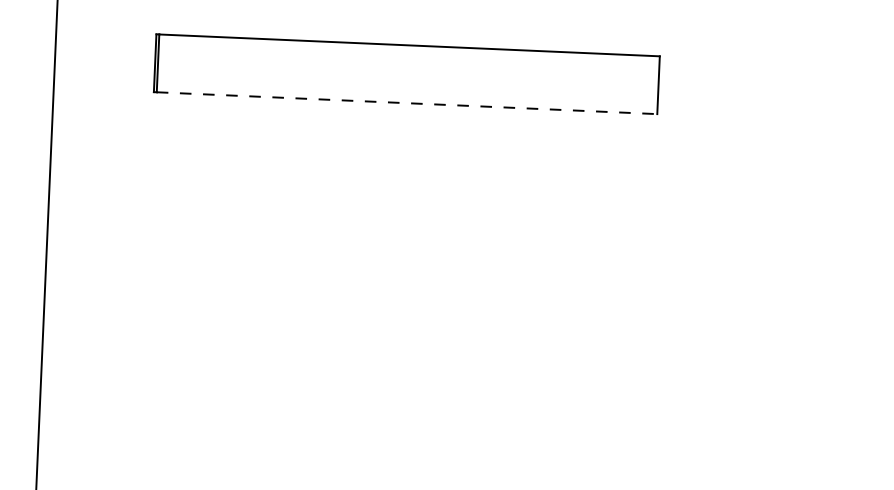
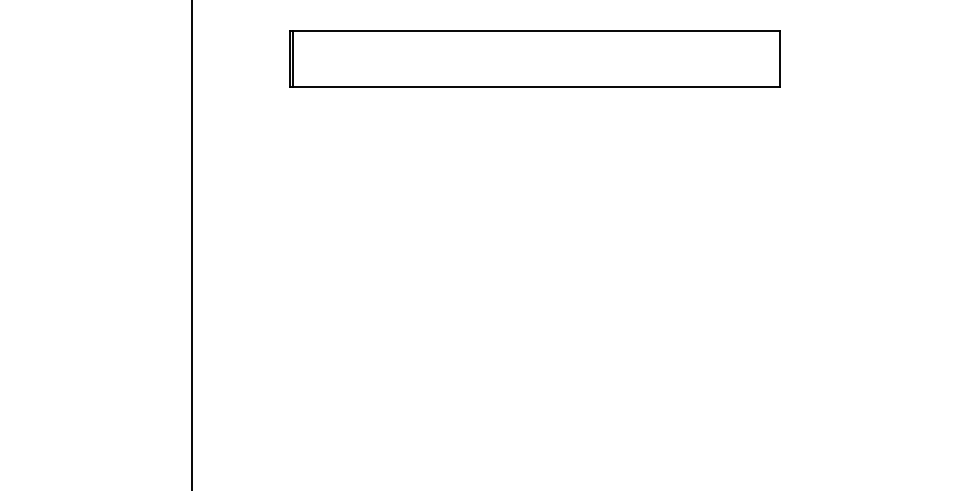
line: (407, 102) -> (536, 86), dashed -> solid

